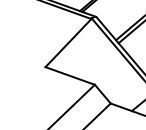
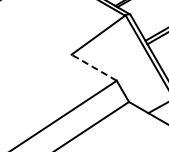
line: (69, 75) -> (93, 67), solid -> dashed

